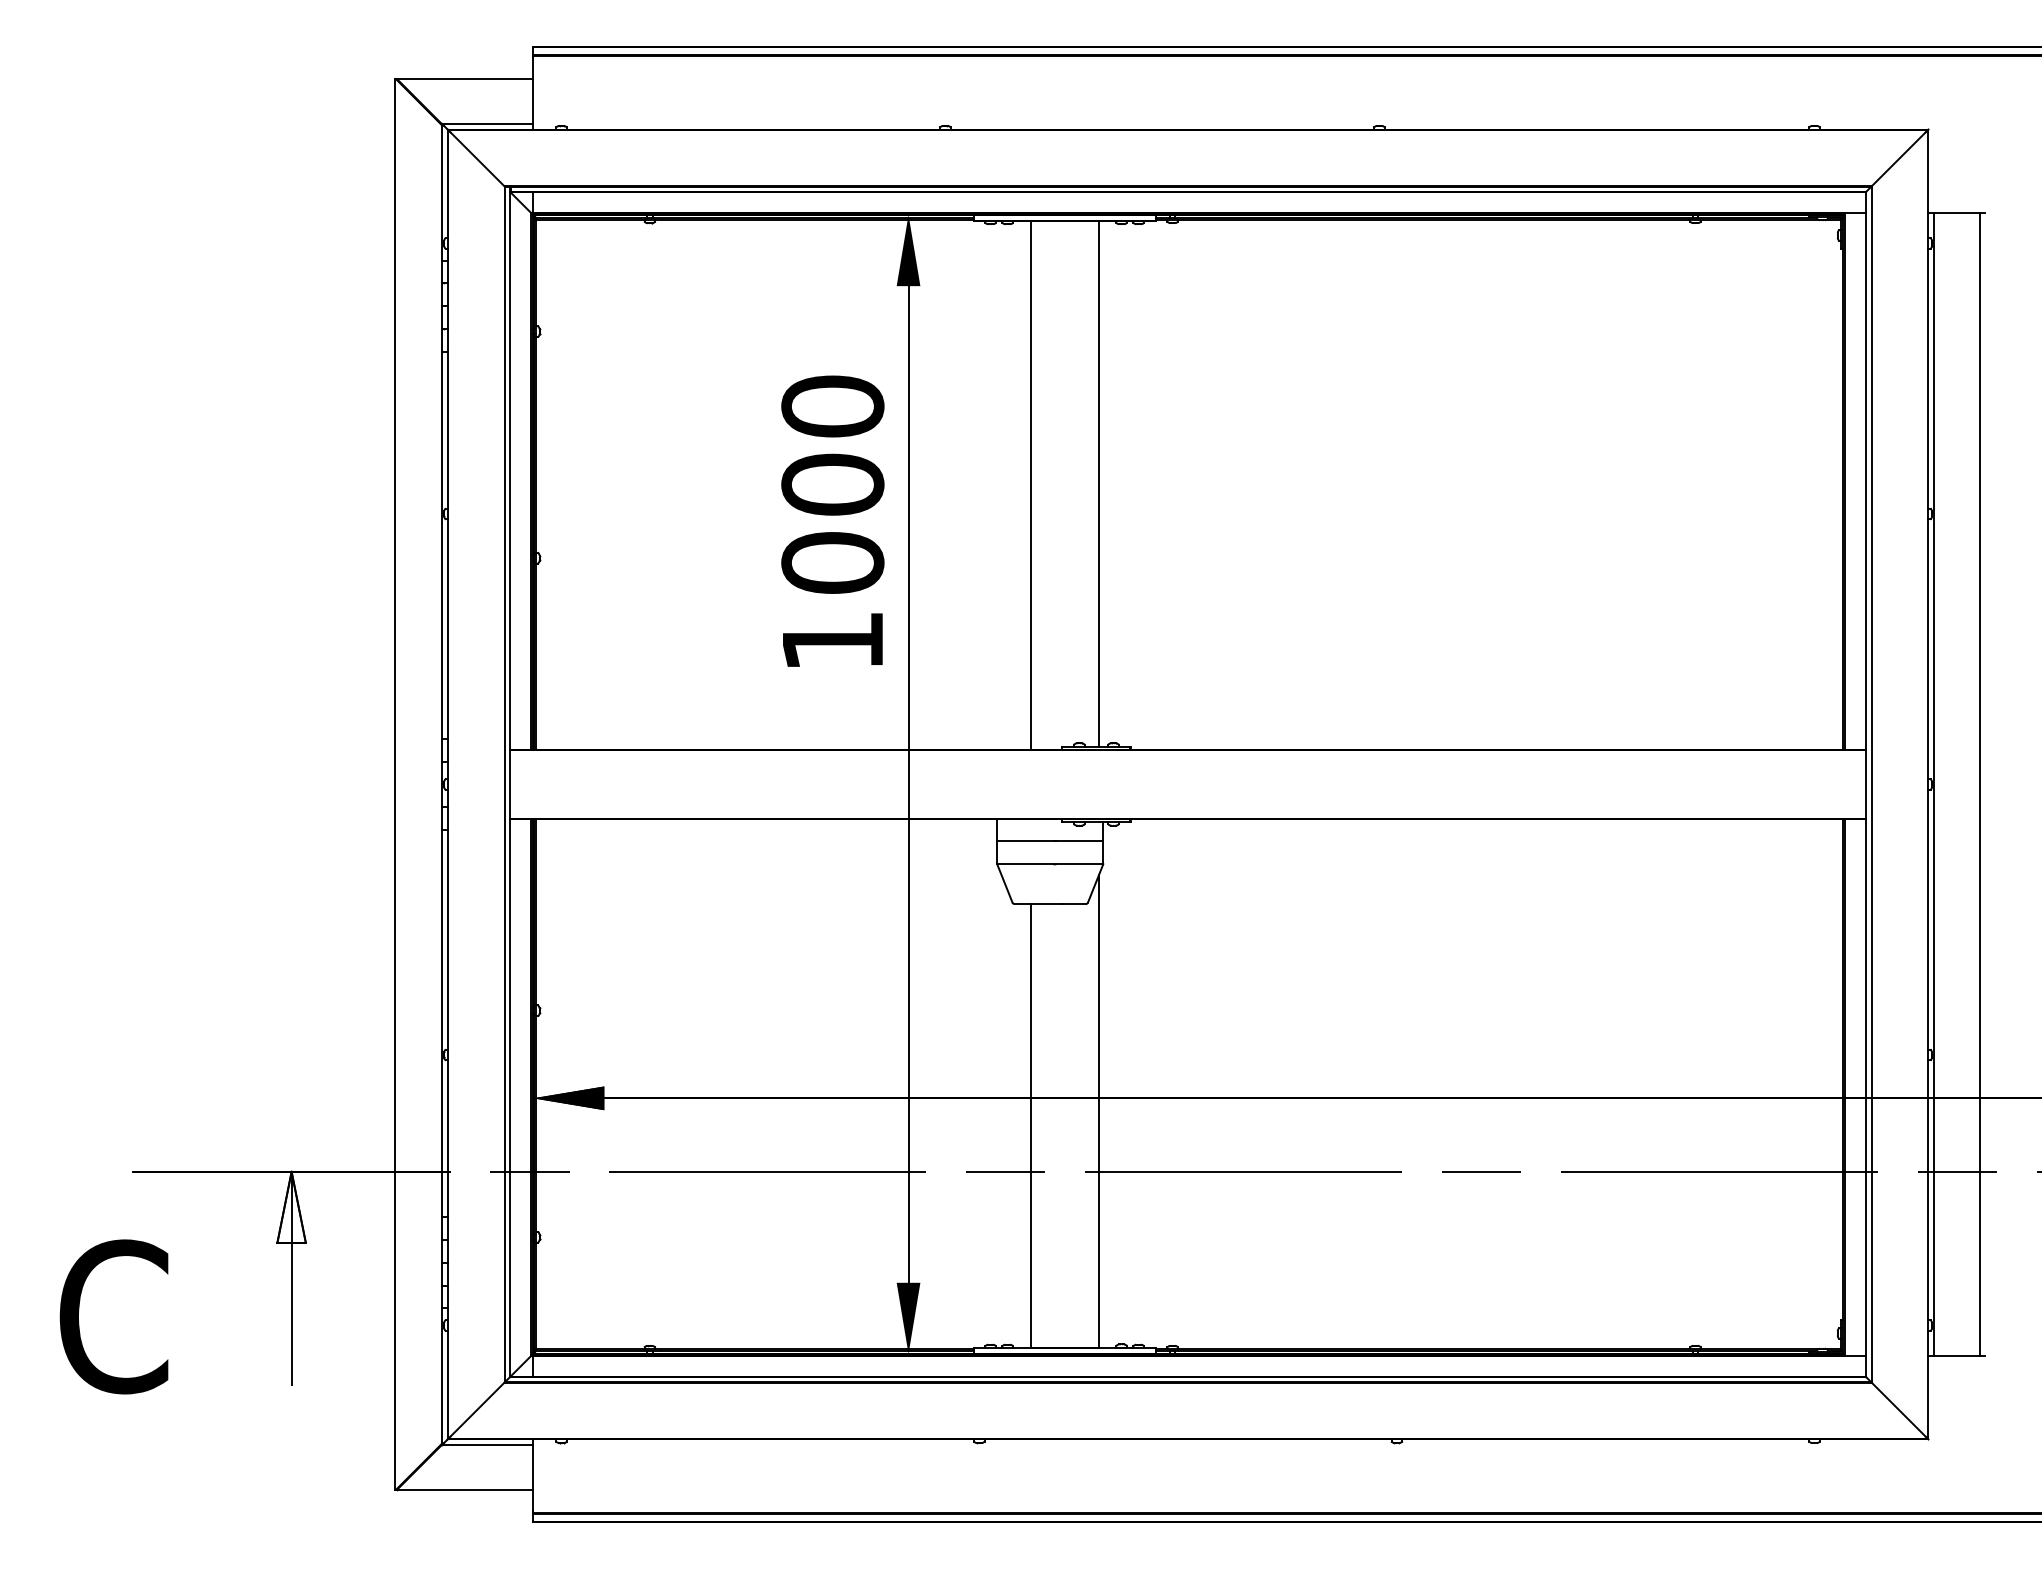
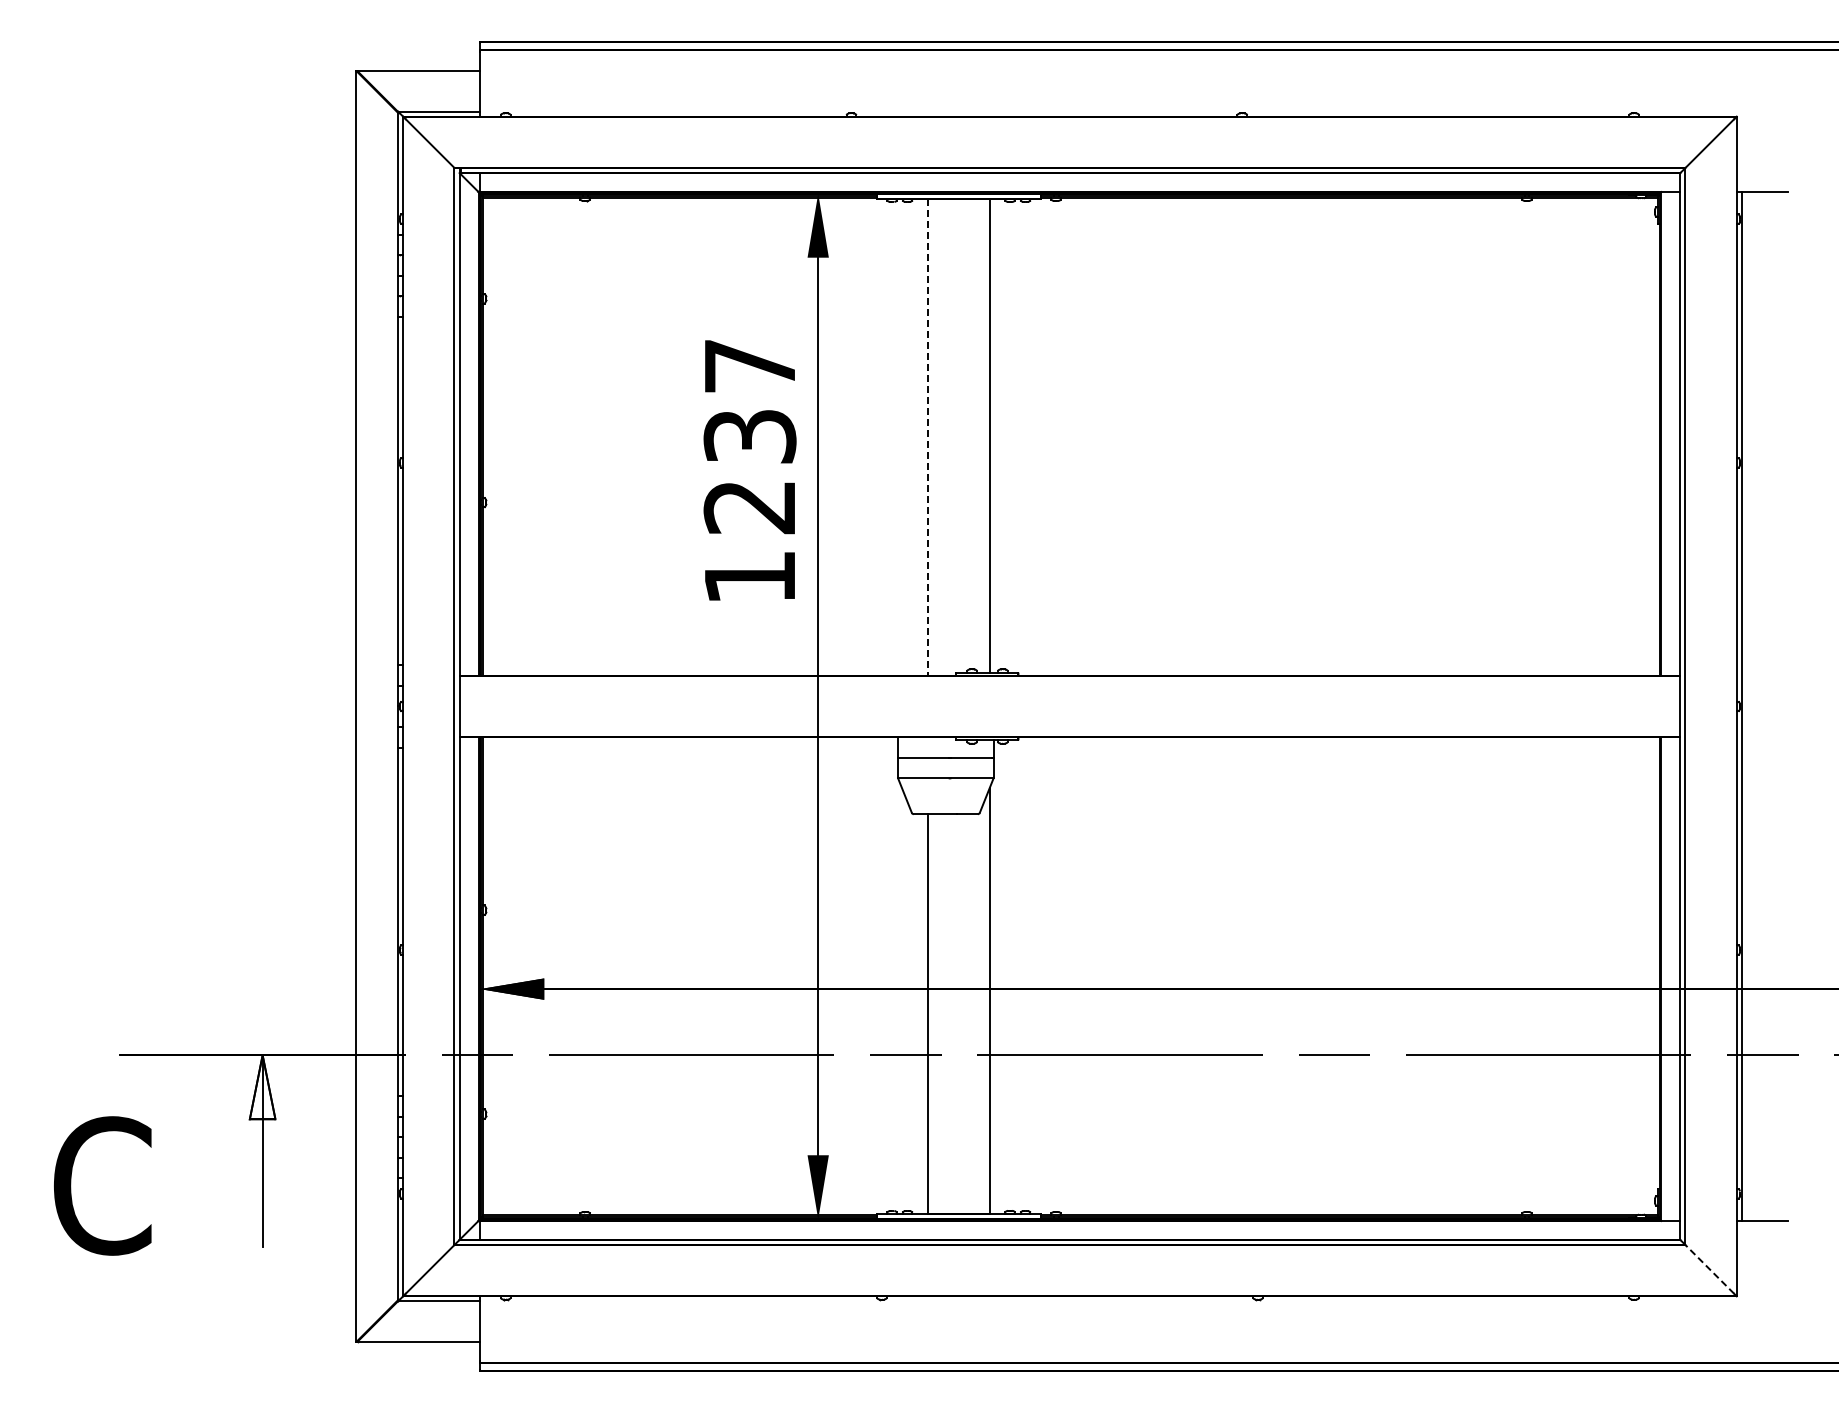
text: (832, 484) -> (749, 436), 1000 -> 1237
line: (1030, 485) -> (928, 437), solid -> dashed
line: (1979, 784) -> (1782, 706), removed
line: (1898, 1409) -> (1709, 1269), solid -> dashed

